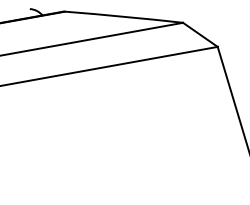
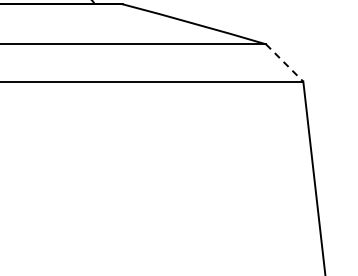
line: (201, 35) -> (285, 63), solid -> dashed

